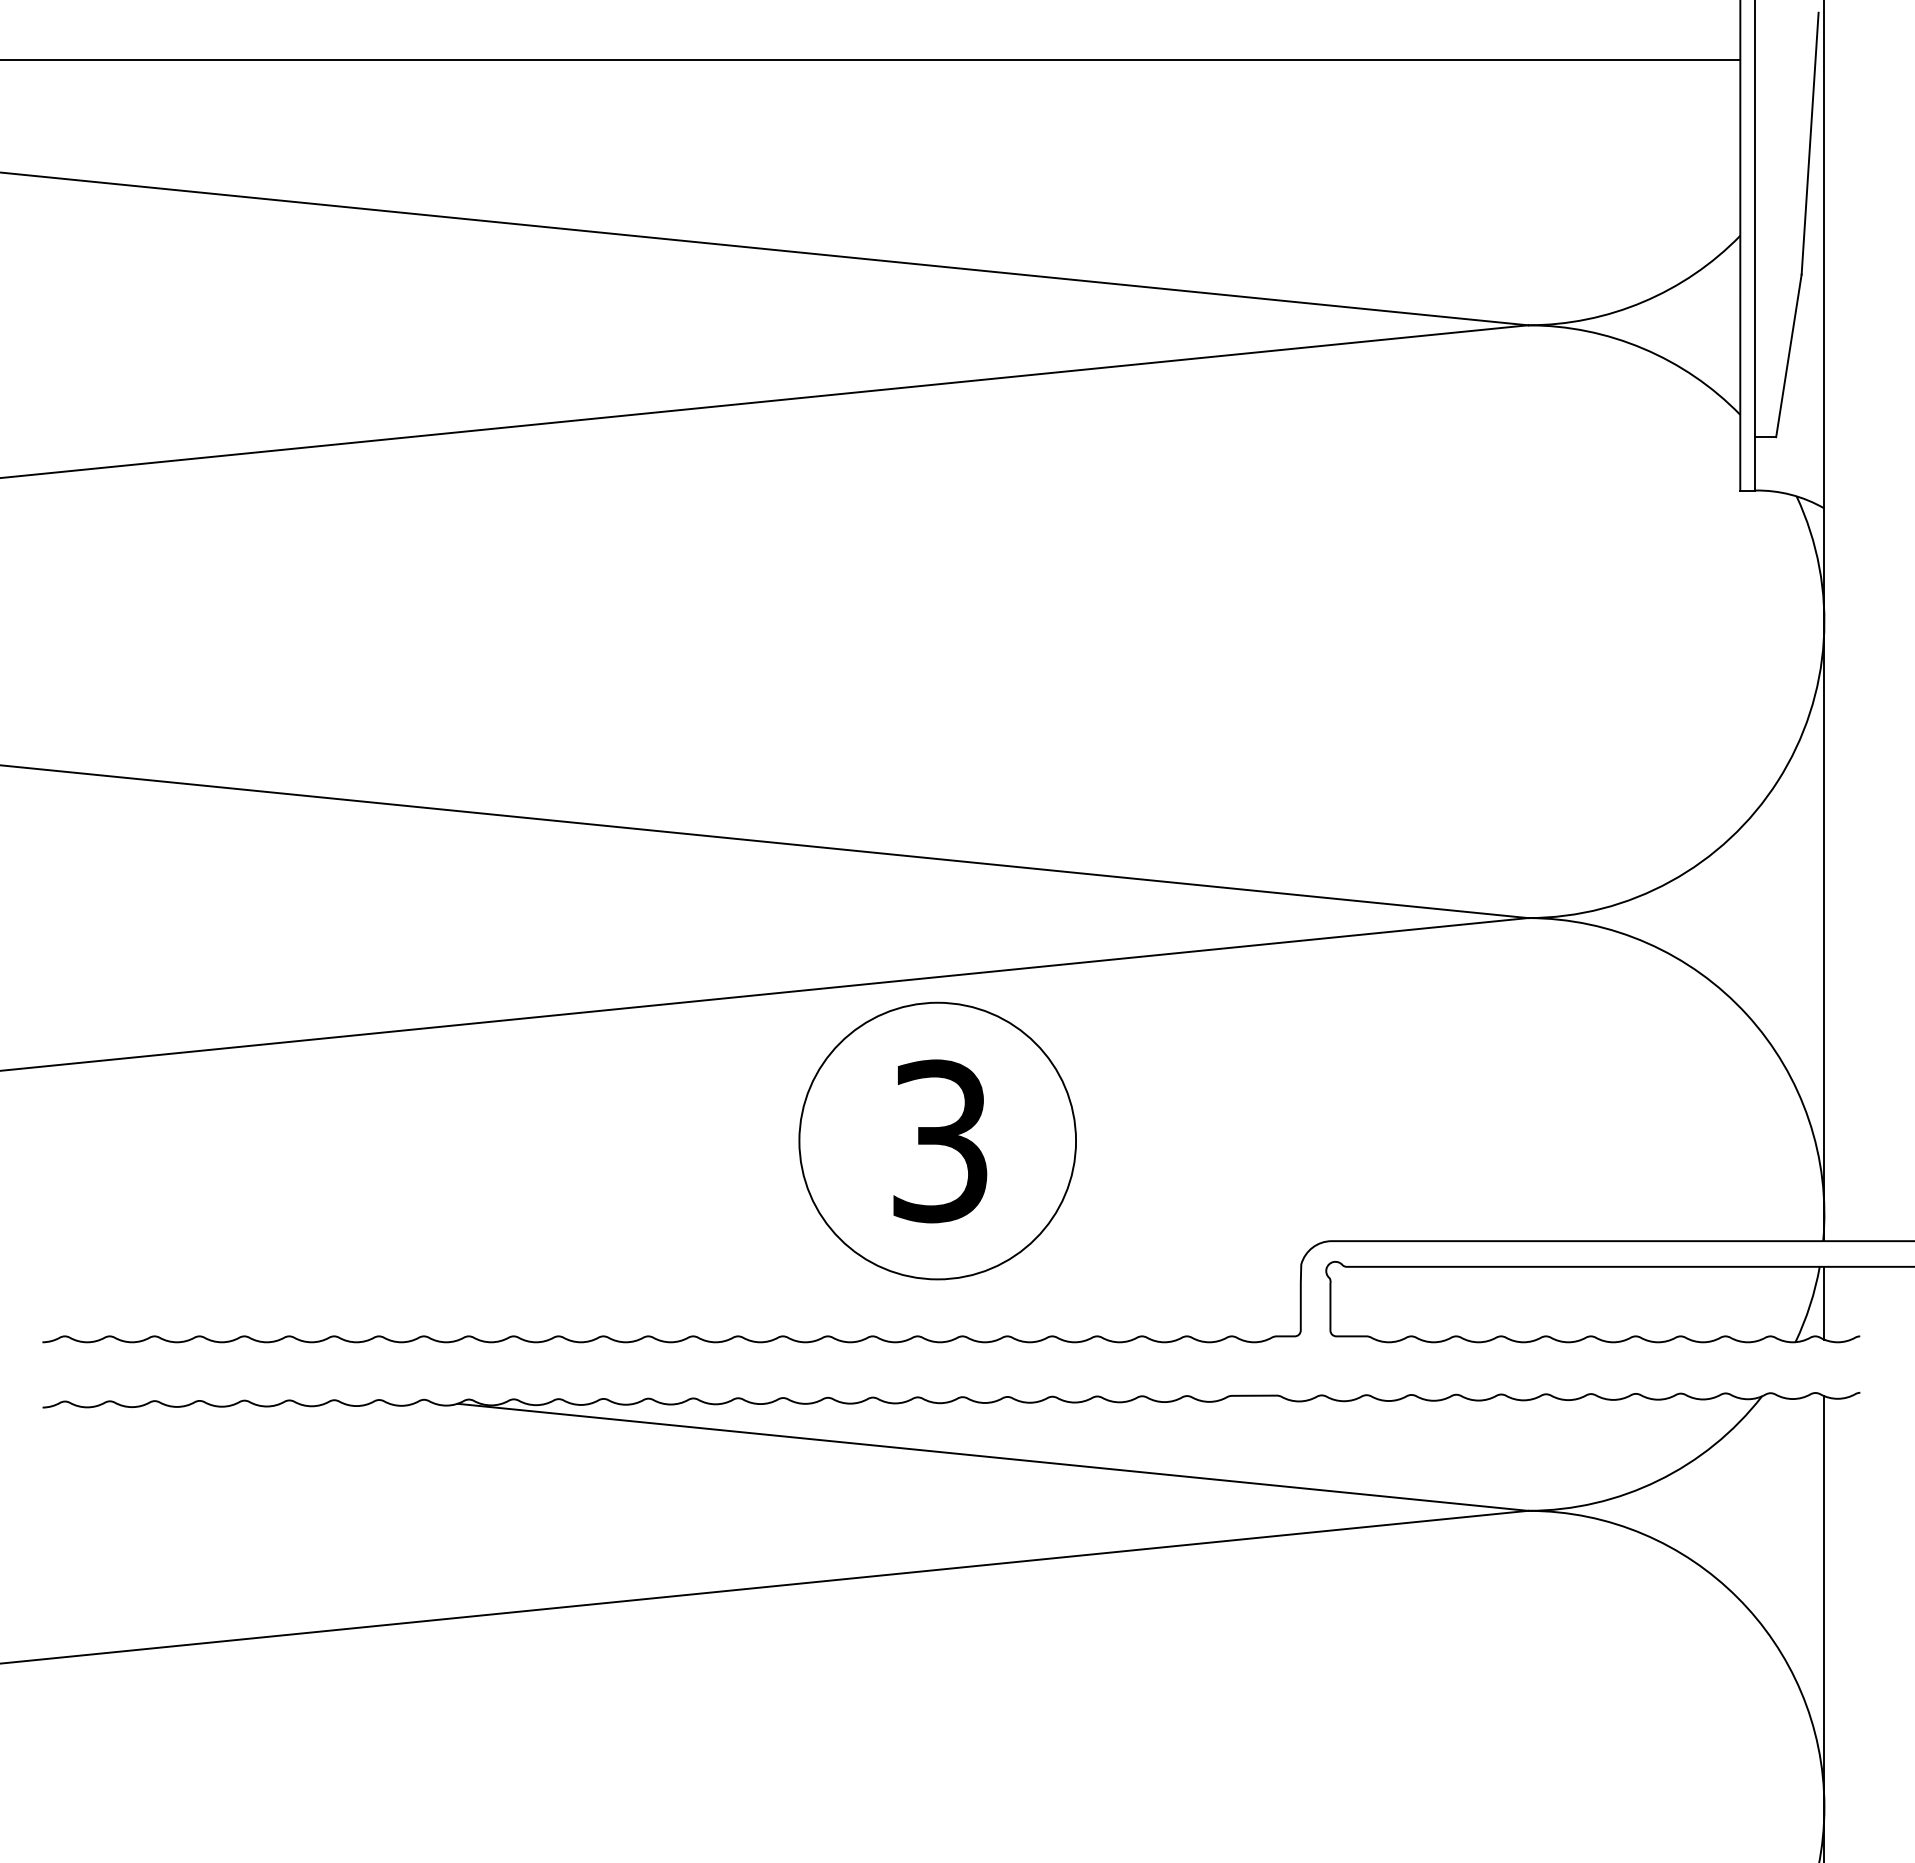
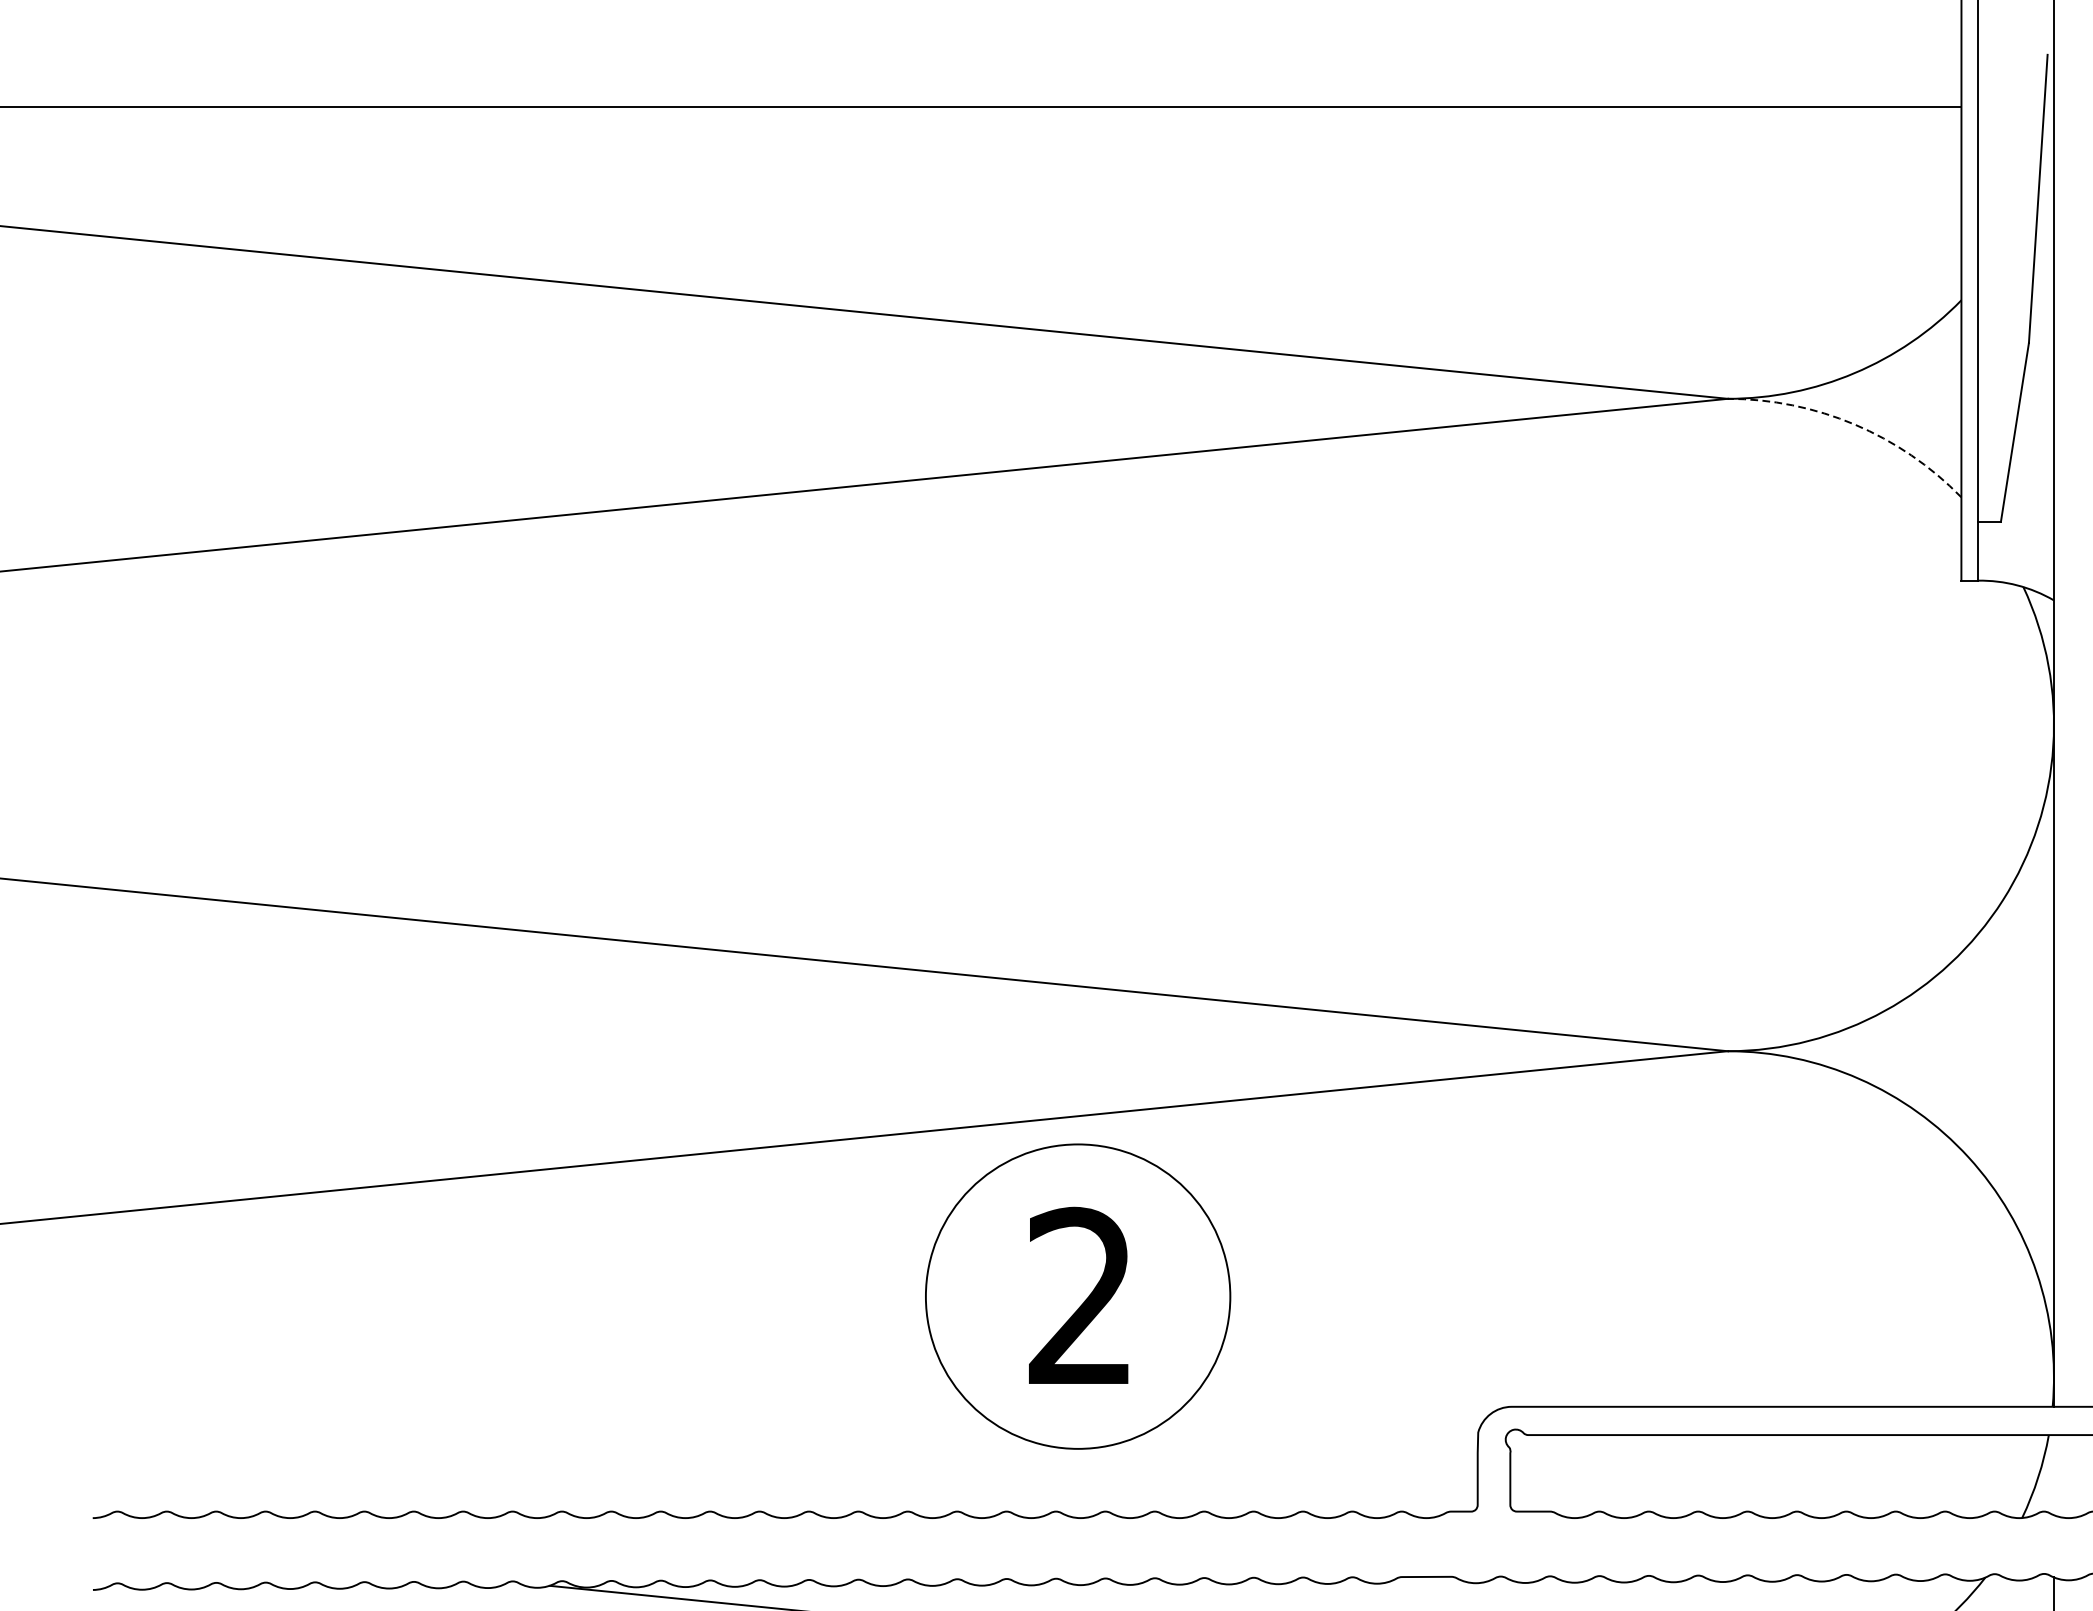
arc: (1643, 348) -> (1854, 424), solid -> dashed
text: (940, 1141) -> (1081, 1297), 3 -> 2
line: (1824, 1302) -> (2054, 1474), removed

